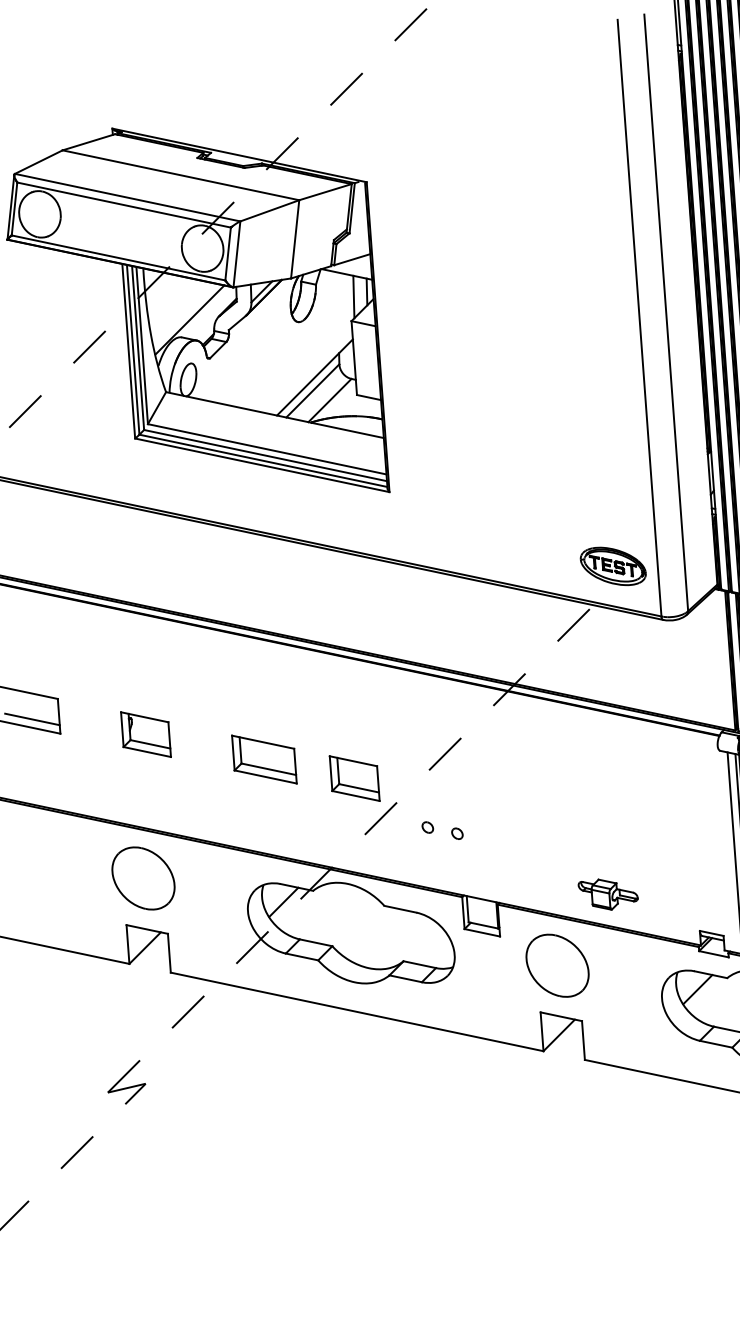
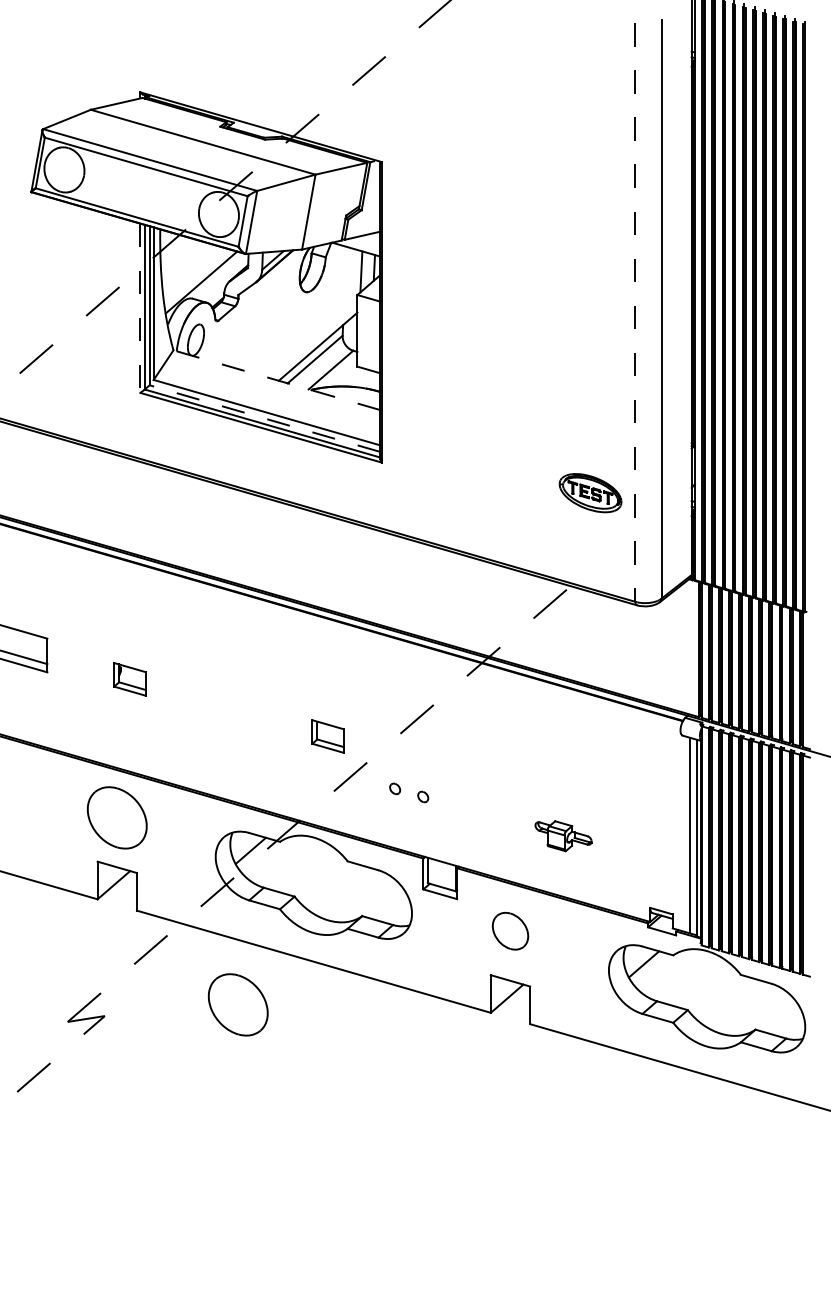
line: (639, 319) -> (635, 313), solid -> dashed
line: (128, 351) -> (140, 308), solid -> dashed
line: (274, 415) -> (276, 380), solid -> dashed
line: (265, 455) -> (264, 418), solid -> dashed
part: (613, 566) -> (590, 493), moved
part: (145, 734) -> (129, 679), size x0.7
part: (263, 759) -> (241, 711), removed
part: (354, 778) -> (327, 736), size x0.7
part: (608, 894) -> (563, 836), moved
part: (557, 964) -> (510, 930), size x0.6
part: (282, 1061) -> (238, 1004), added

